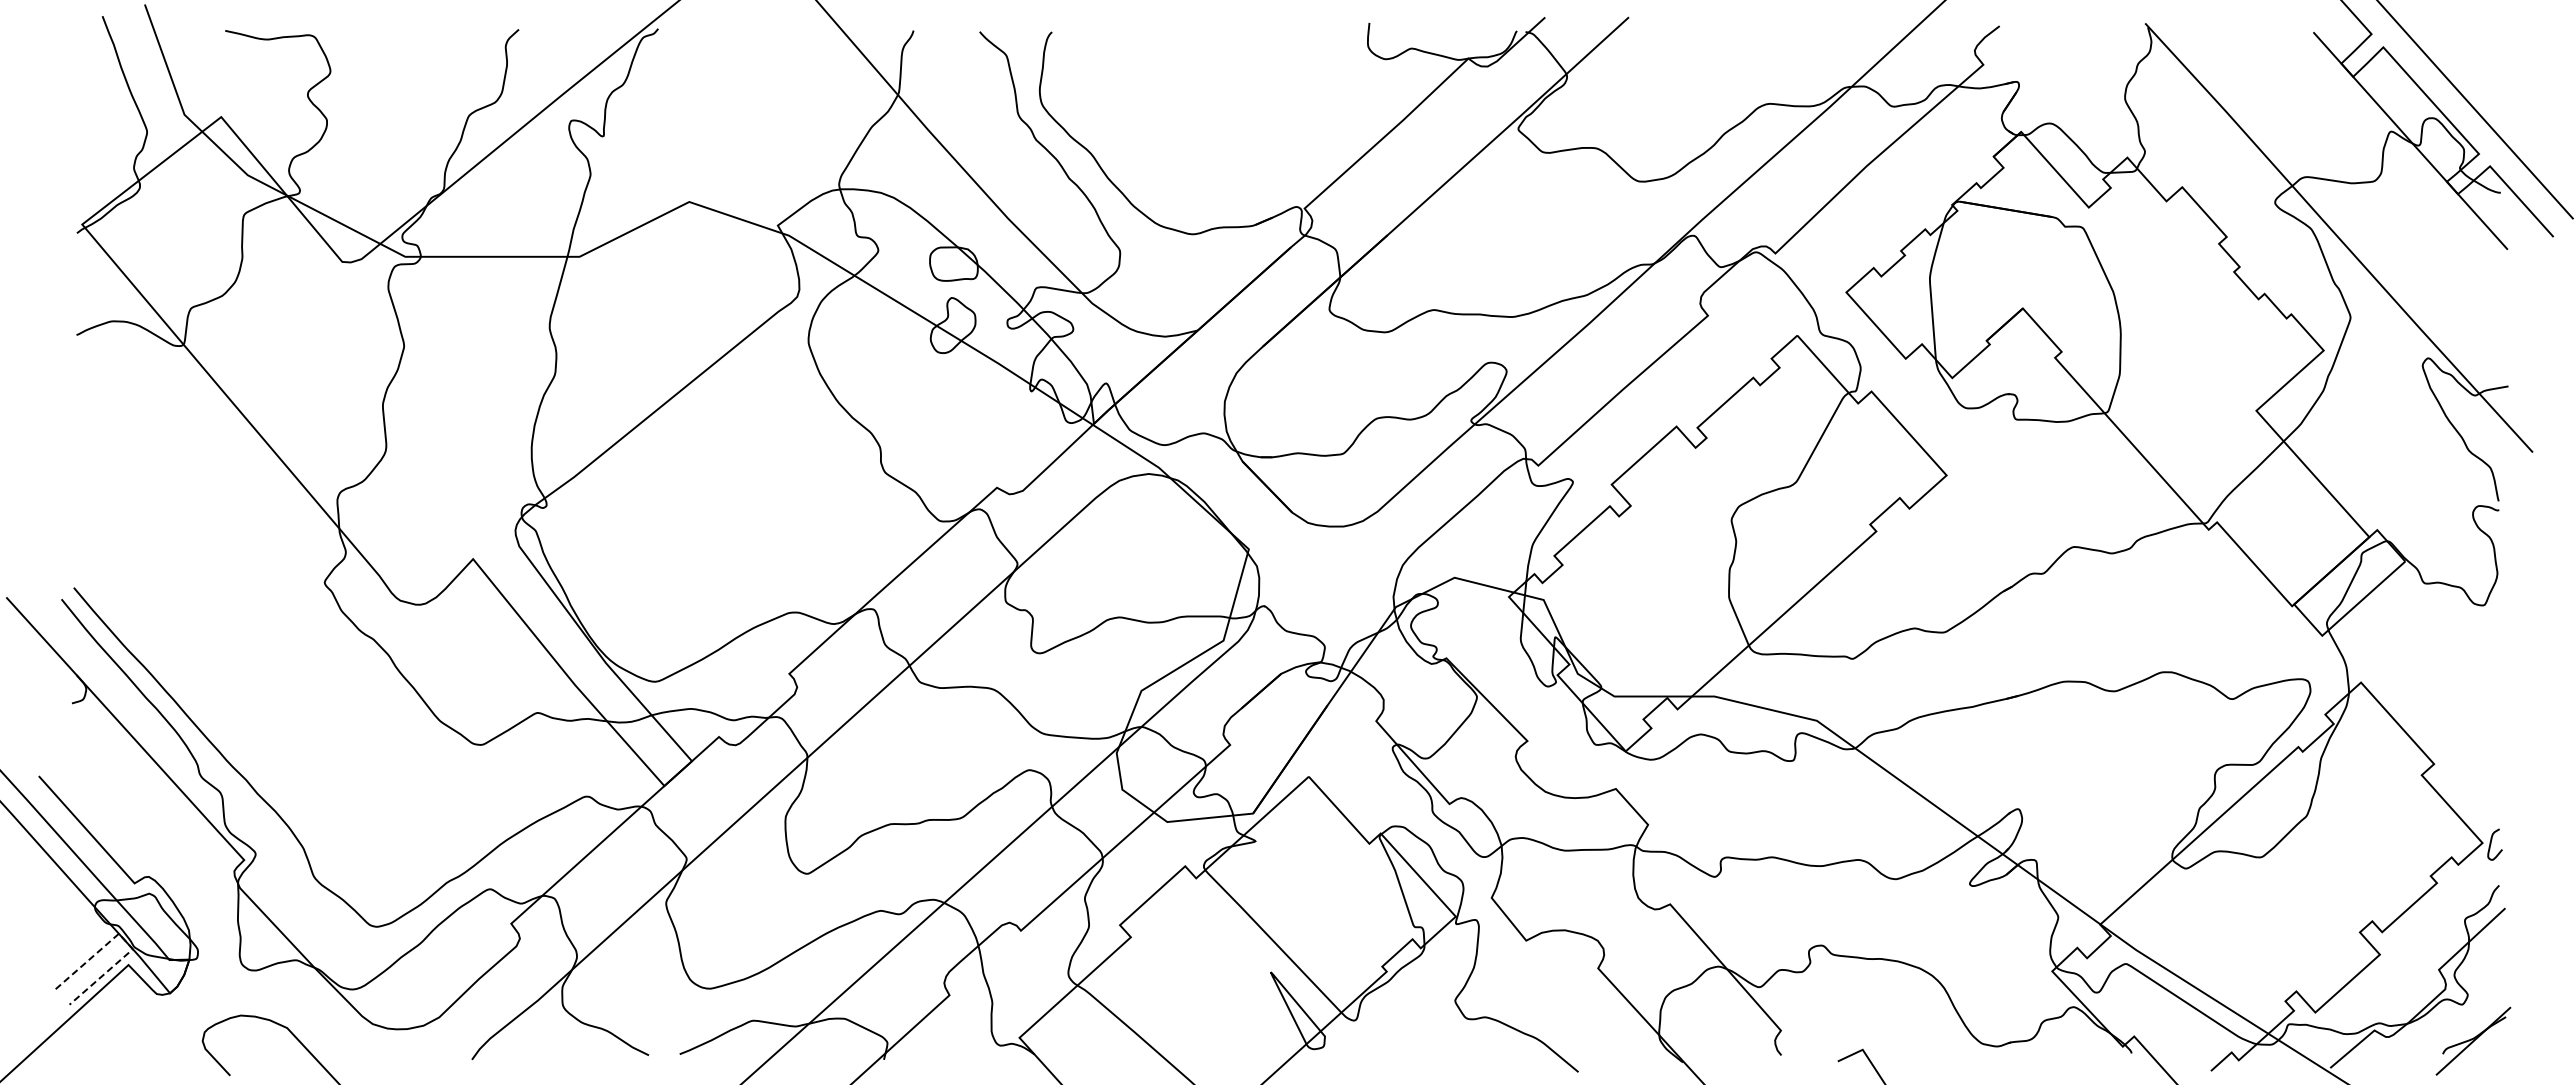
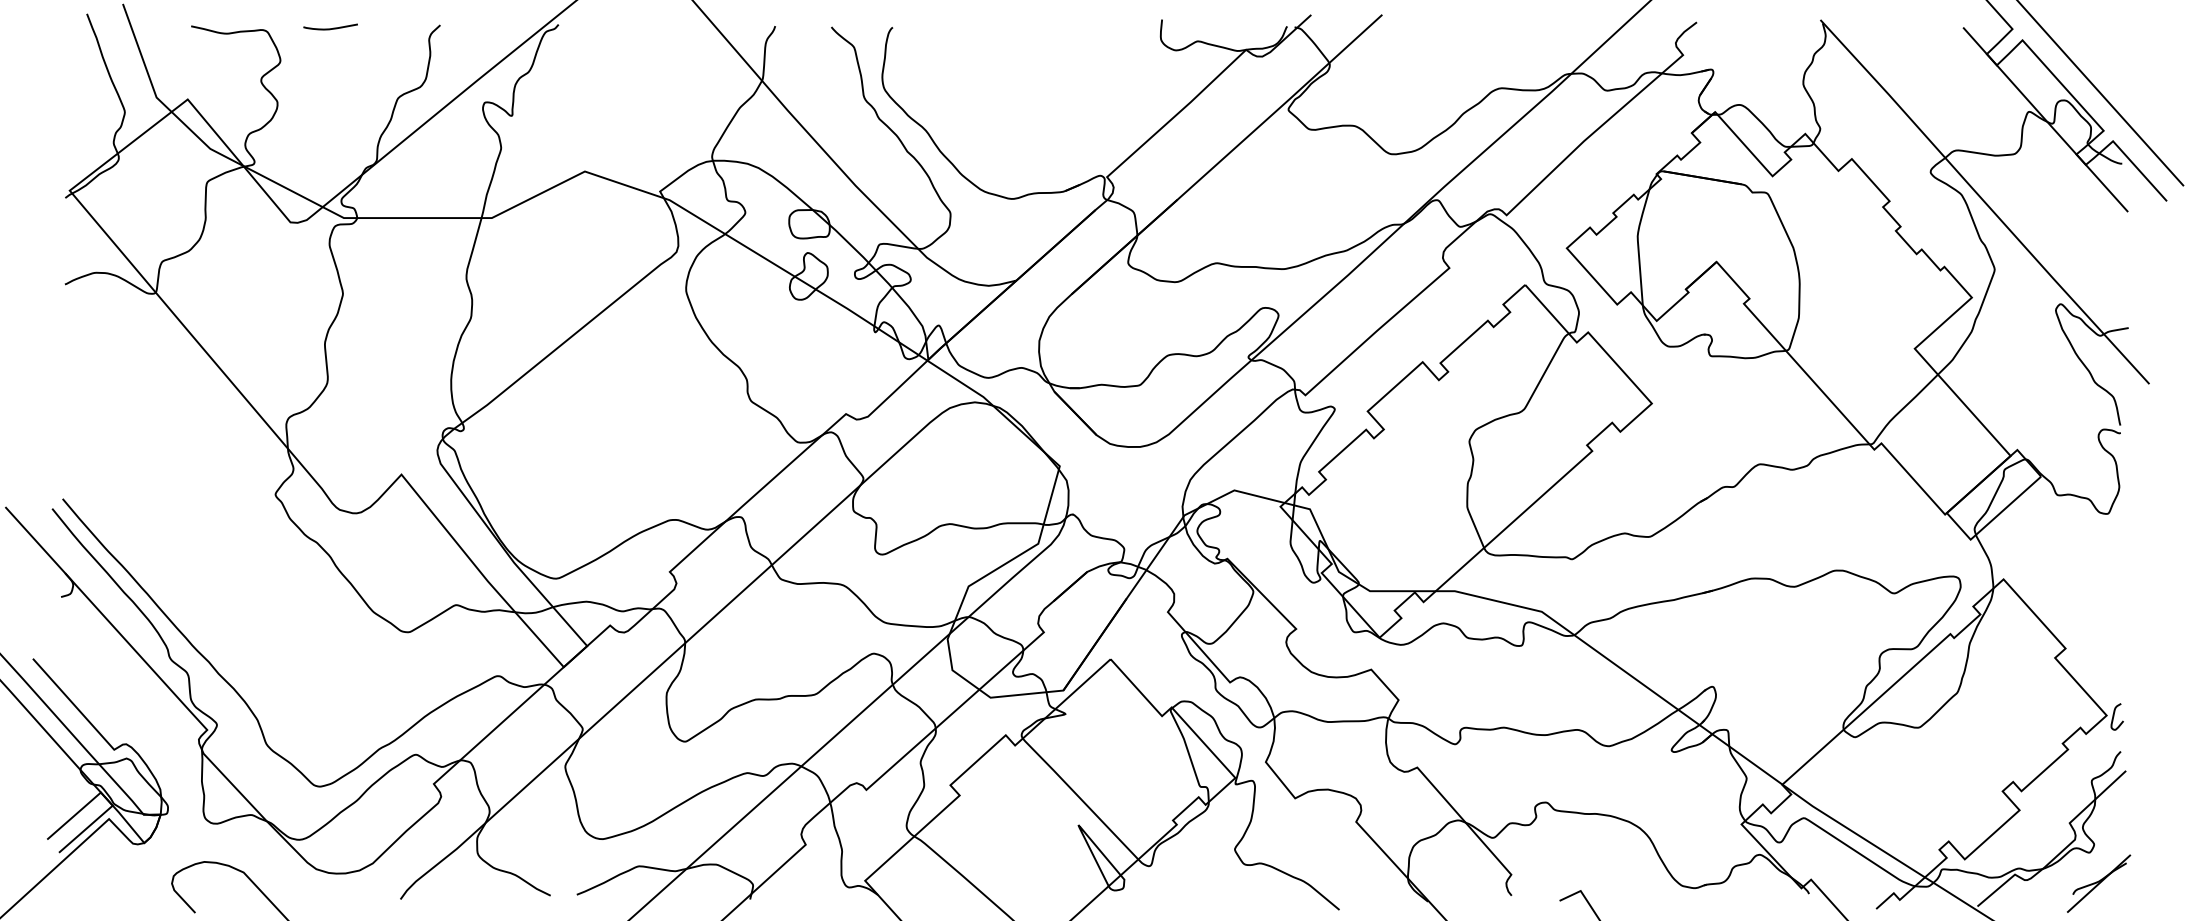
curve: (389, 33) -> (330, 28), added
line: (126, 941) -> (107, 799), dashed -> solid

